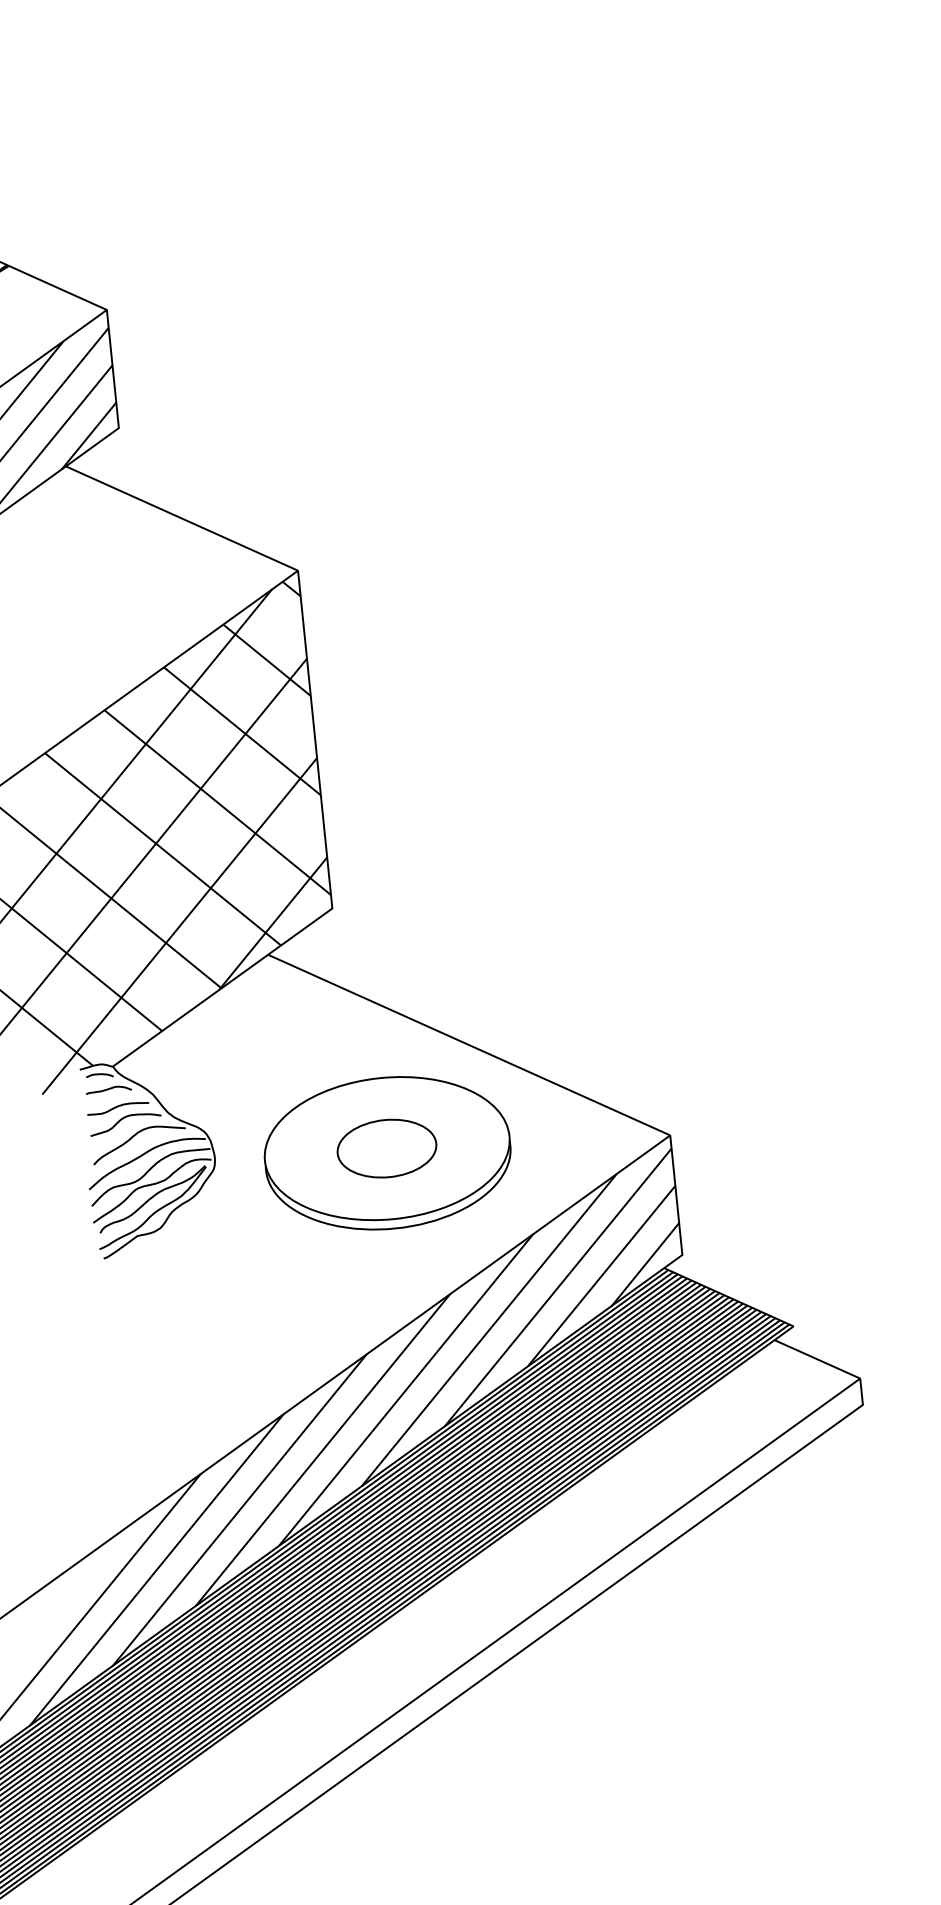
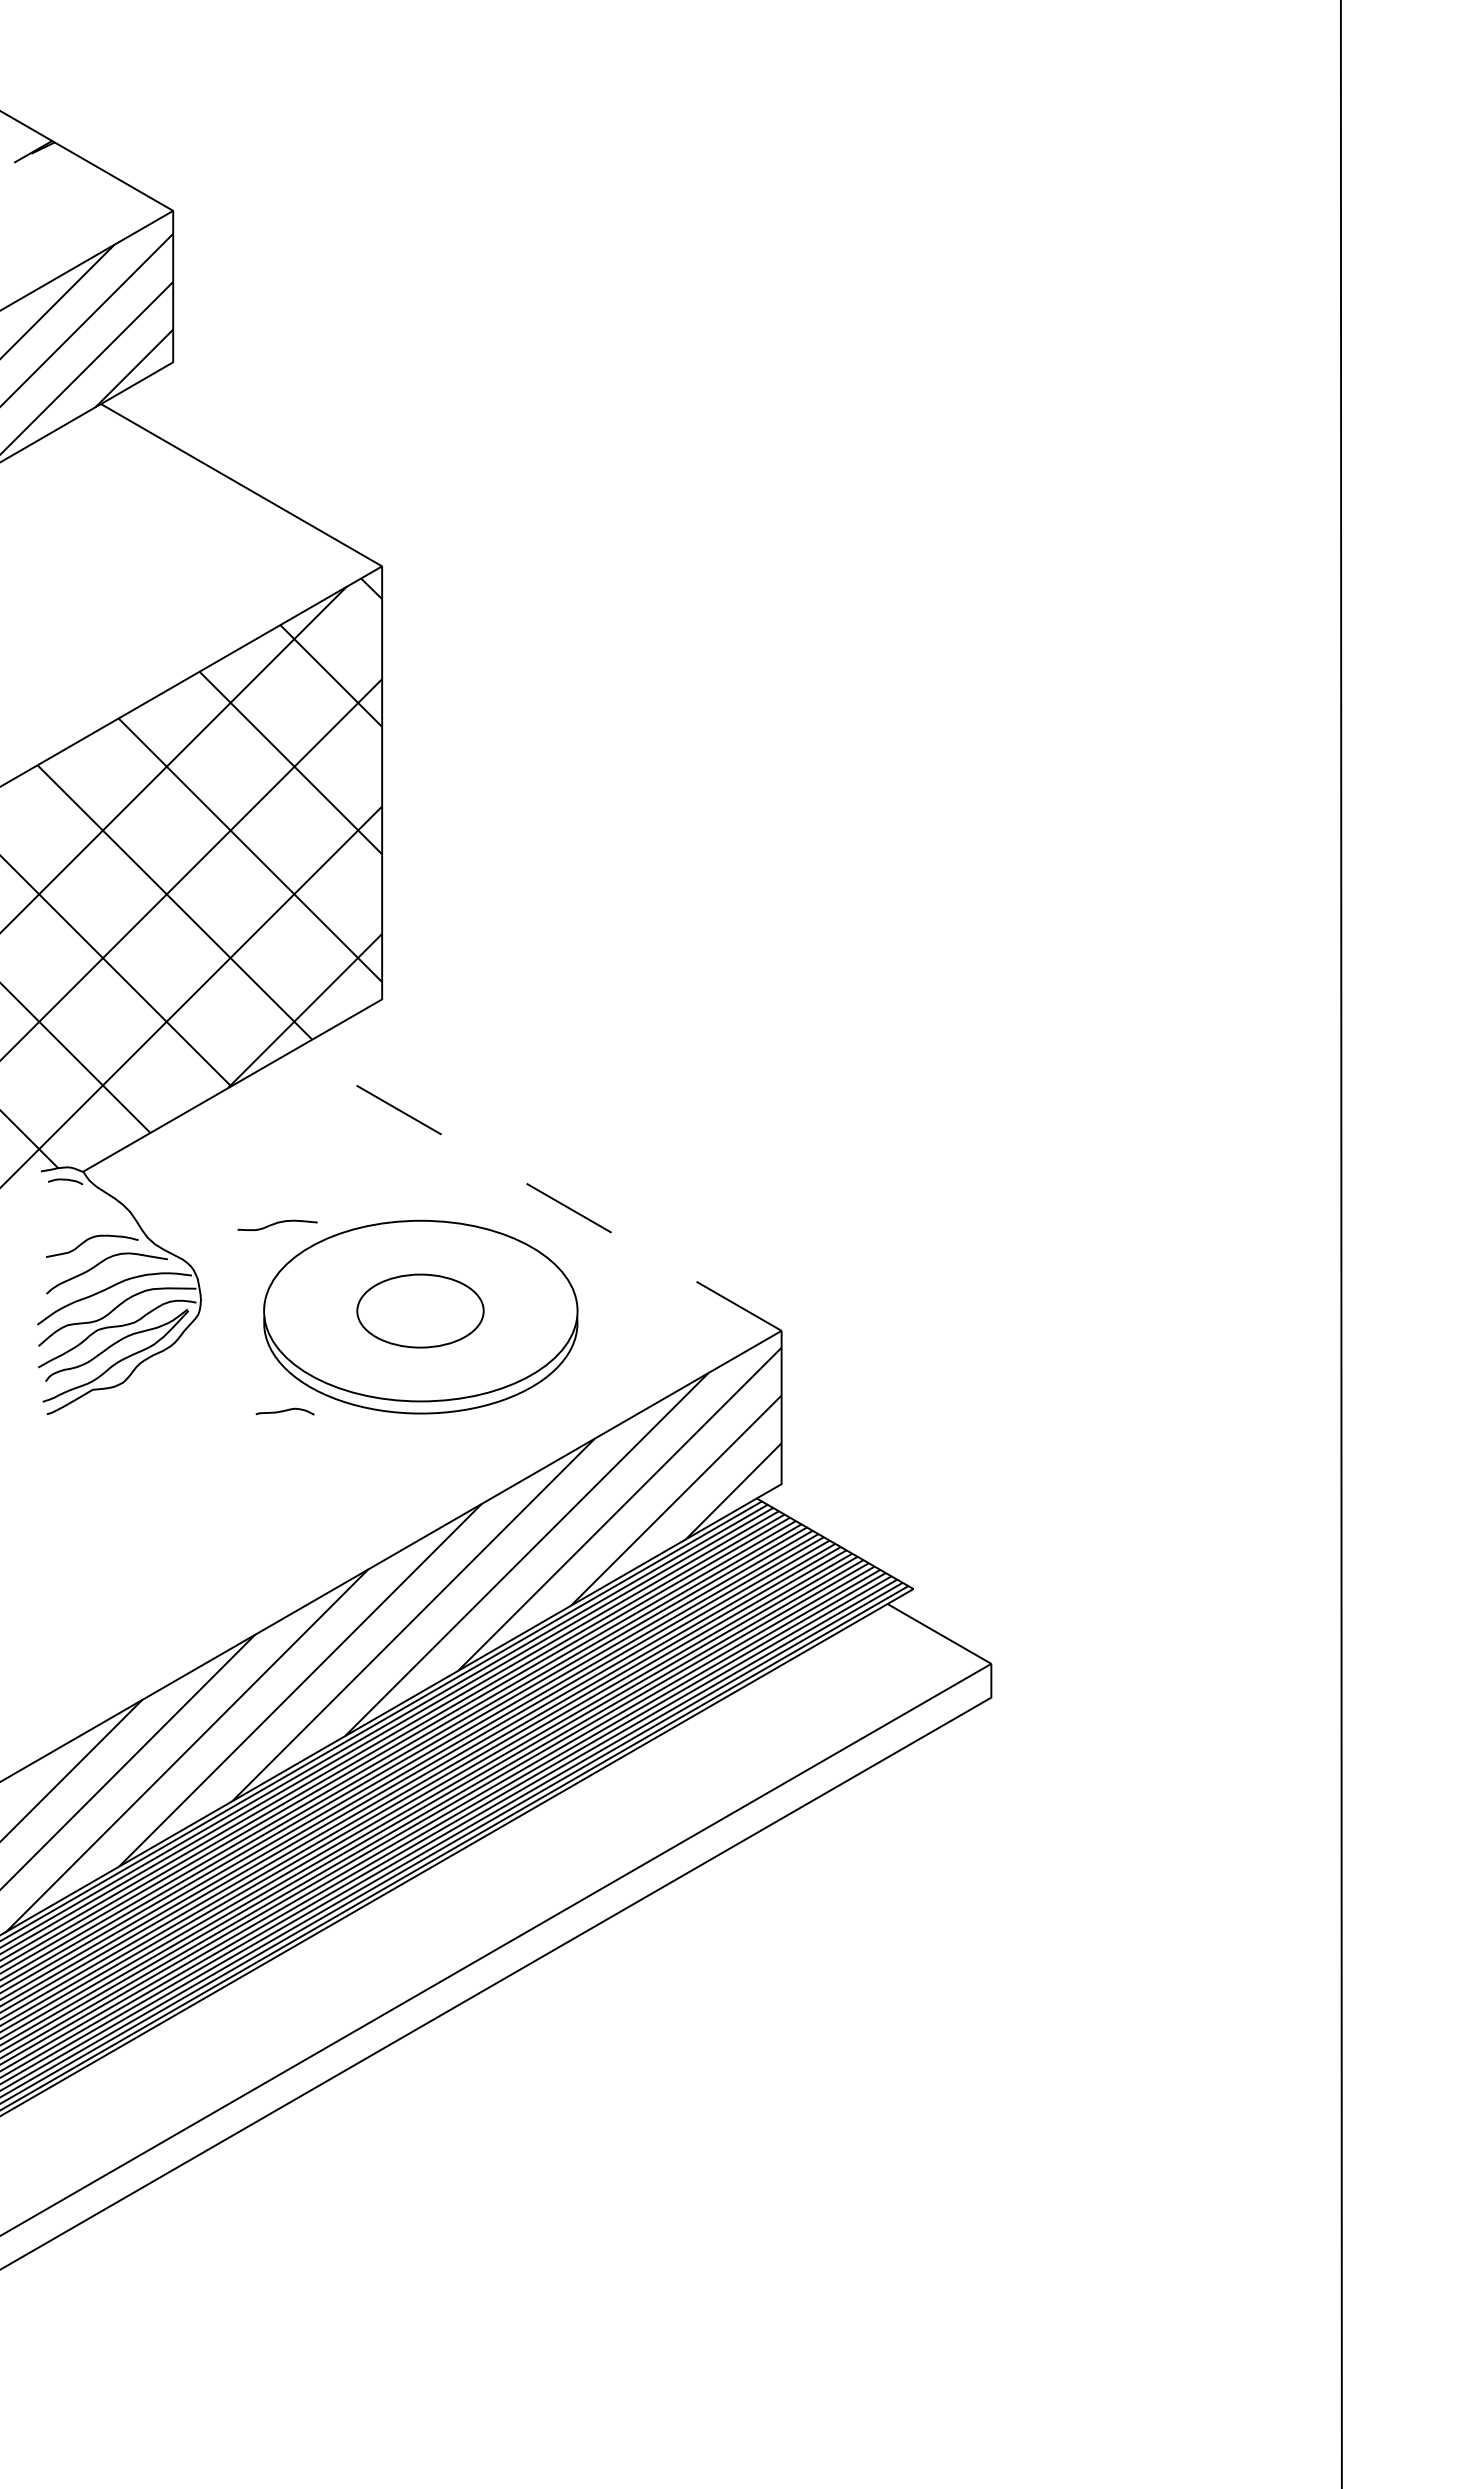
line: (468, 1045) -> (537, 1190), solid -> dashed
curve: (108, 1089) -> (284, 1411), moved
curve: (117, 1106) -> (277, 1223), moved

